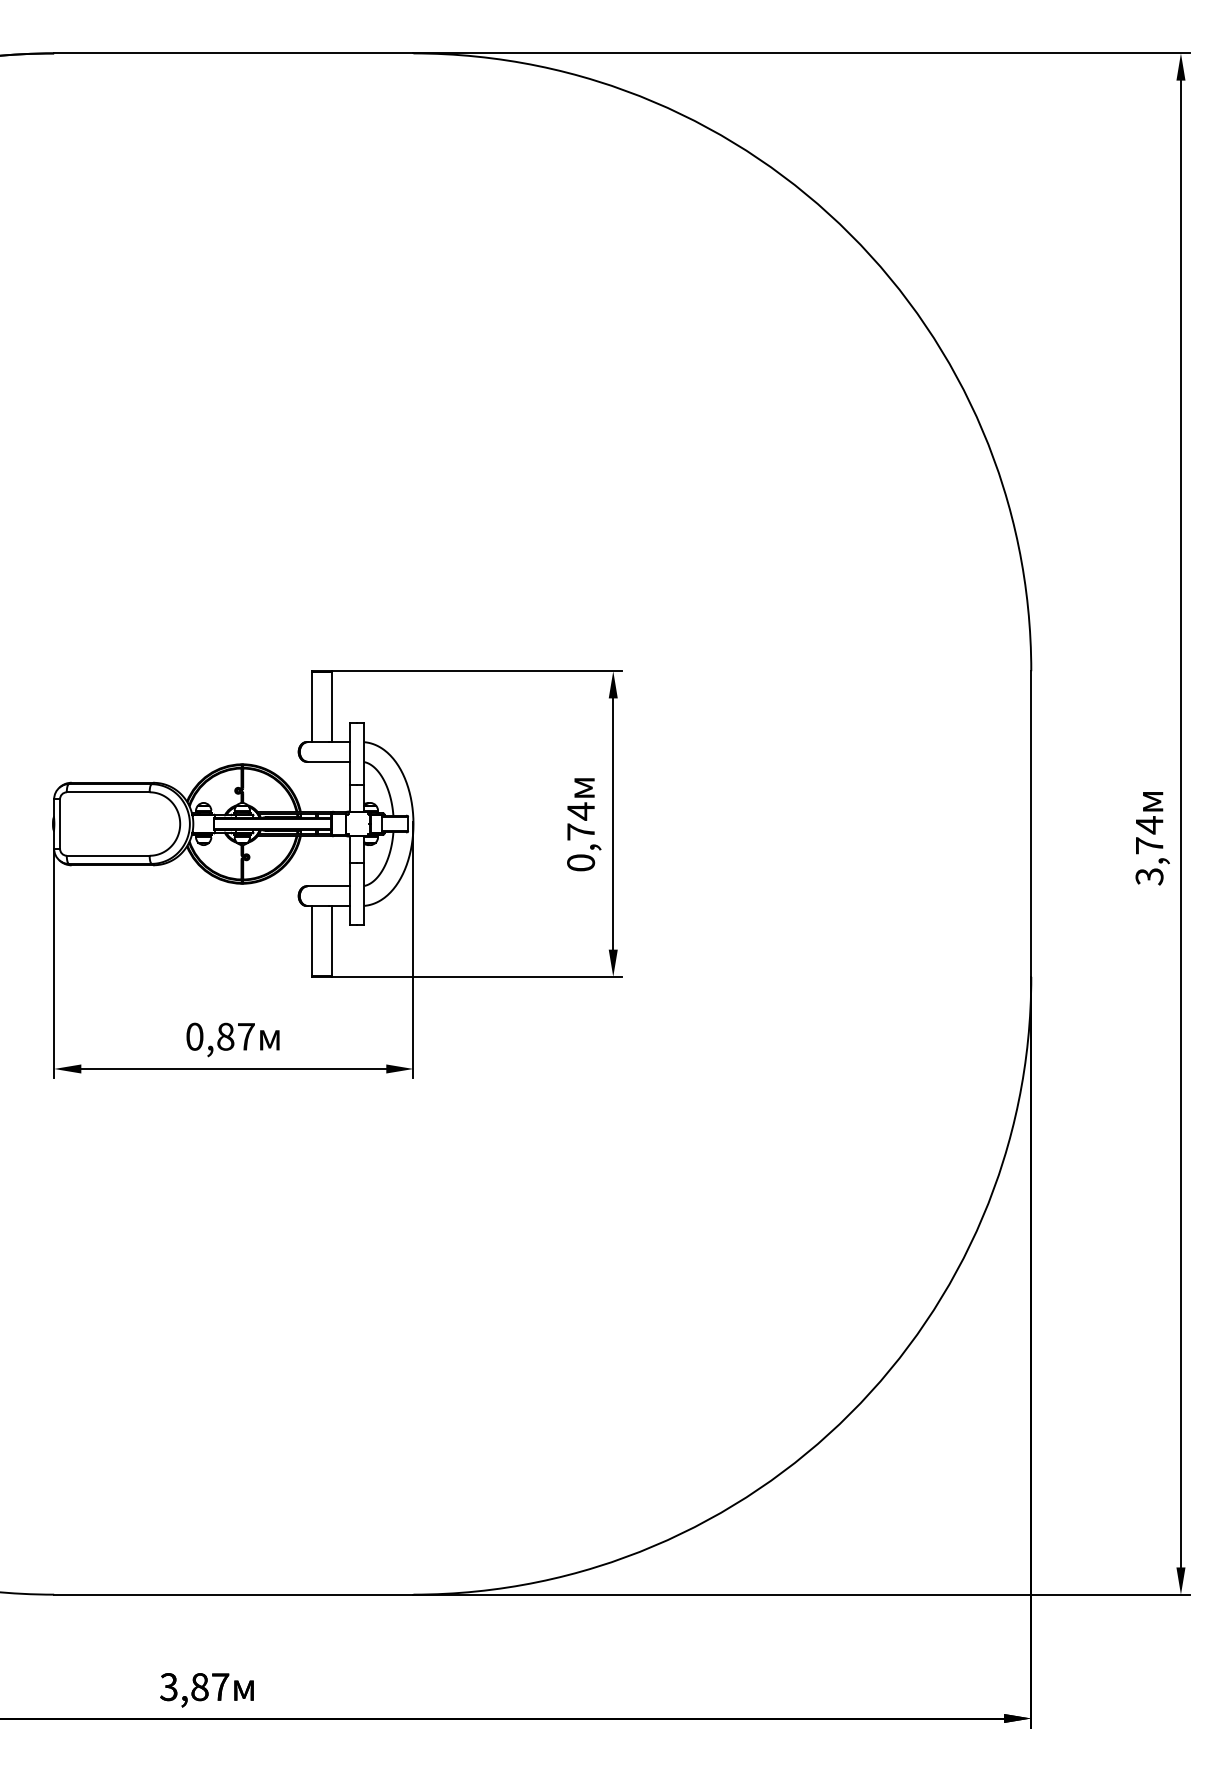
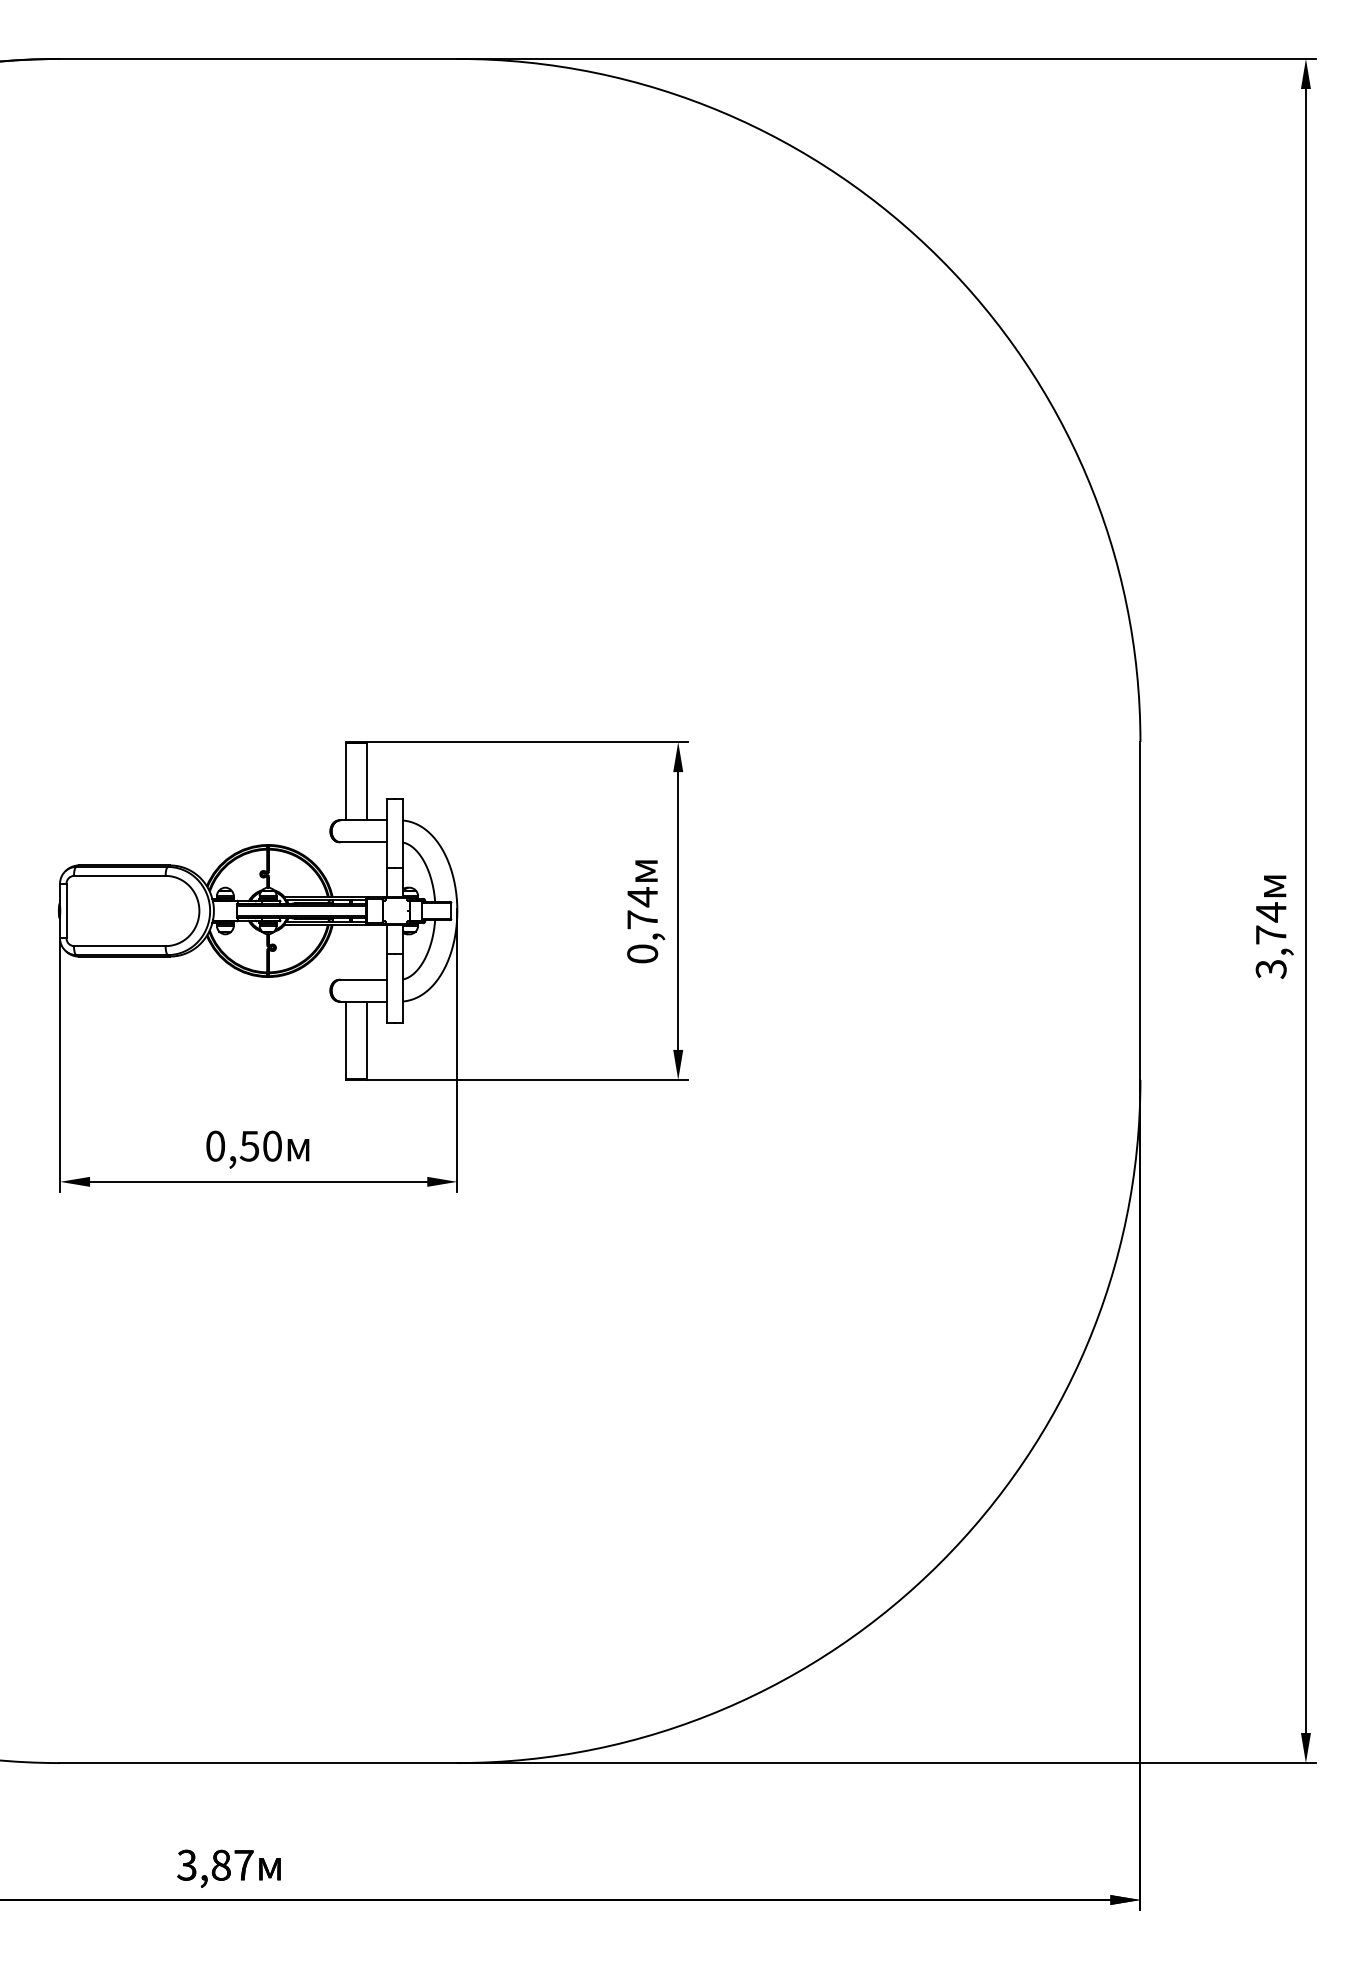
text: (235, 1036) -> (260, 1145), 0,87 -> 0,50

